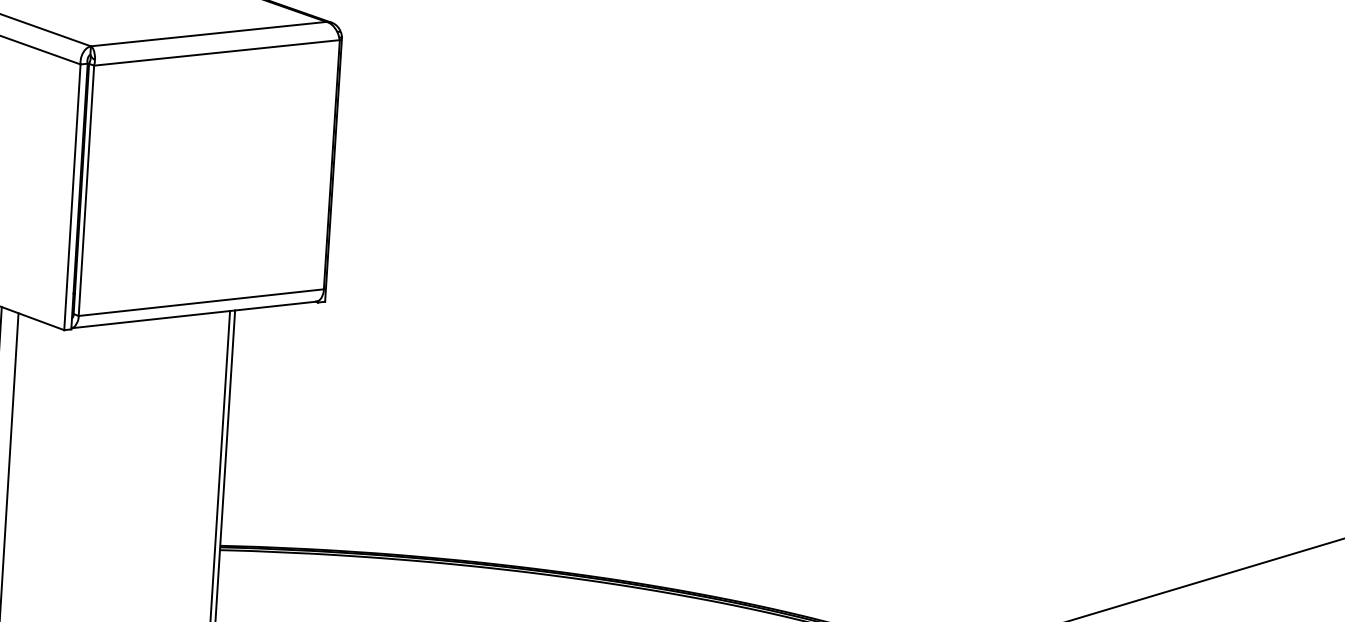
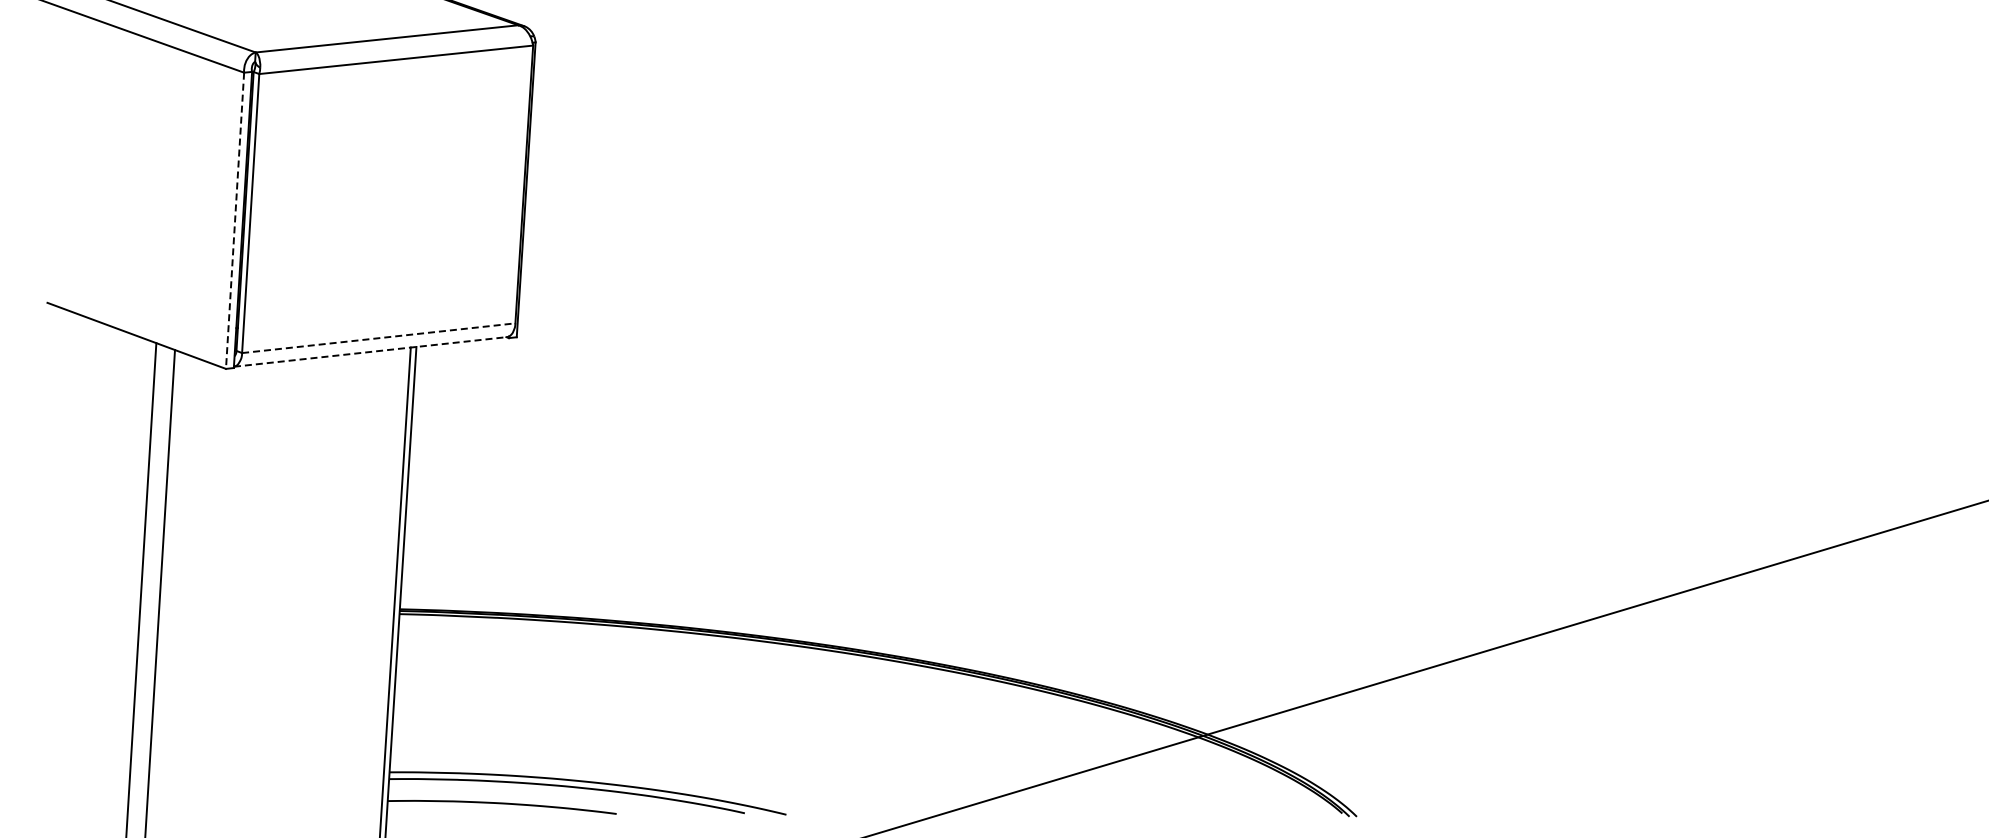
line: (72, 197) -> (235, 221), solid -> dashed
line: (201, 302) -> (379, 338), solid -> dashed
line: (193, 314) -> (370, 351), solid -> dashed

